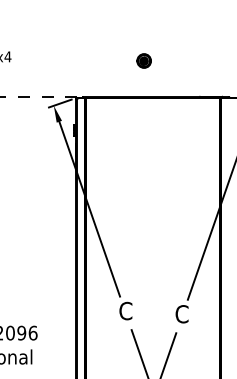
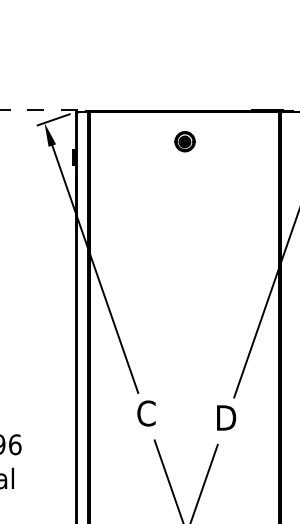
part: (143, 60) -> (184, 140), moved
text: (182, 314) -> (226, 418), C -> D

